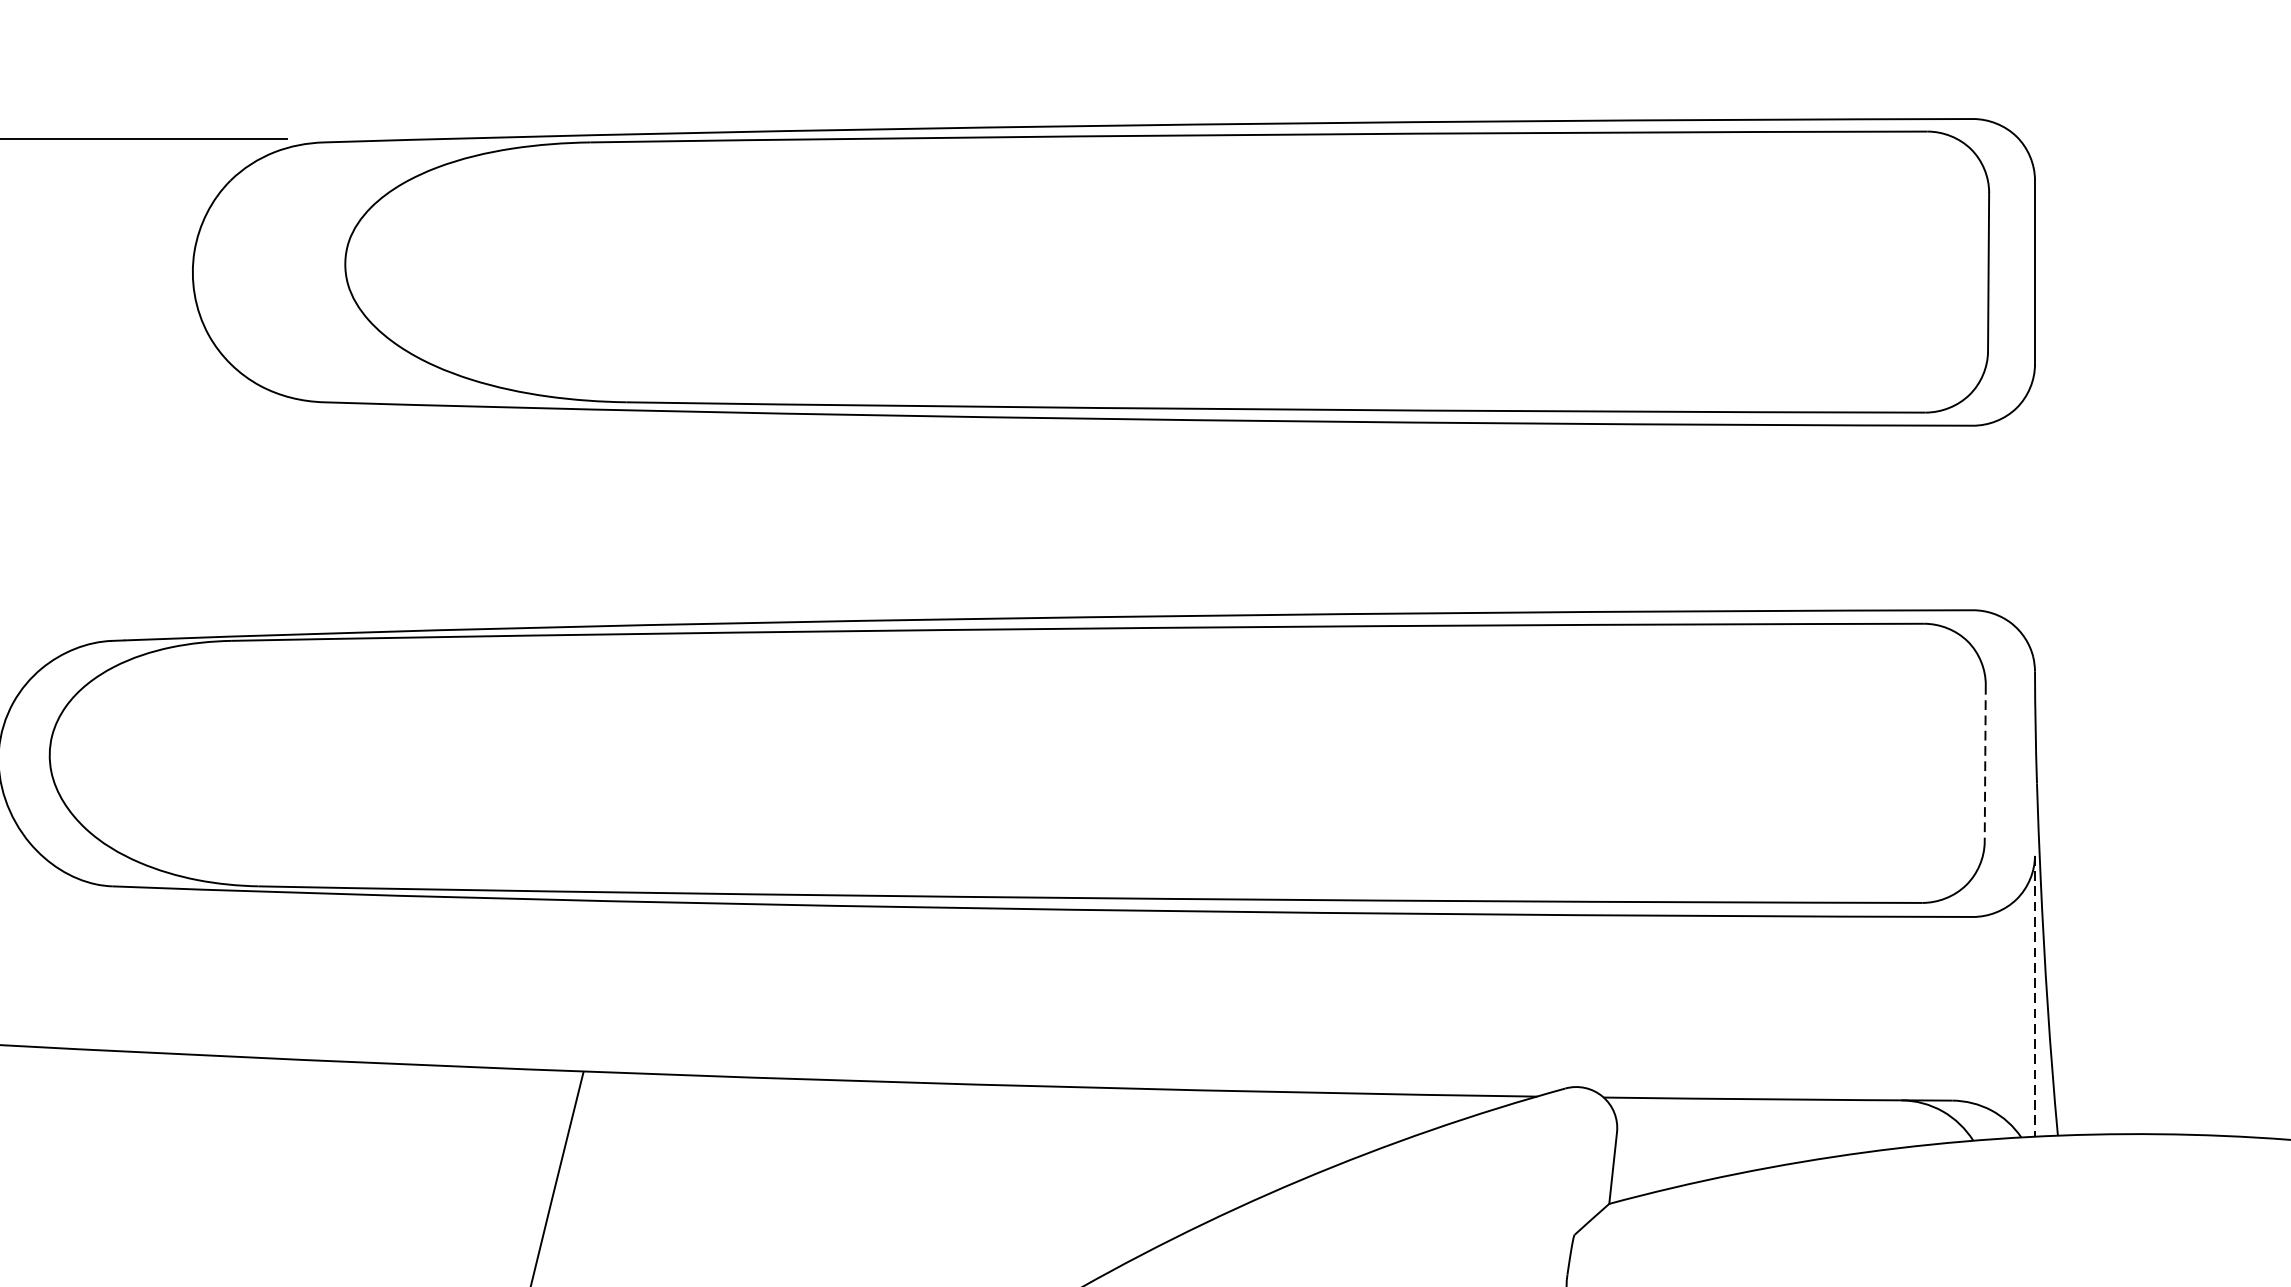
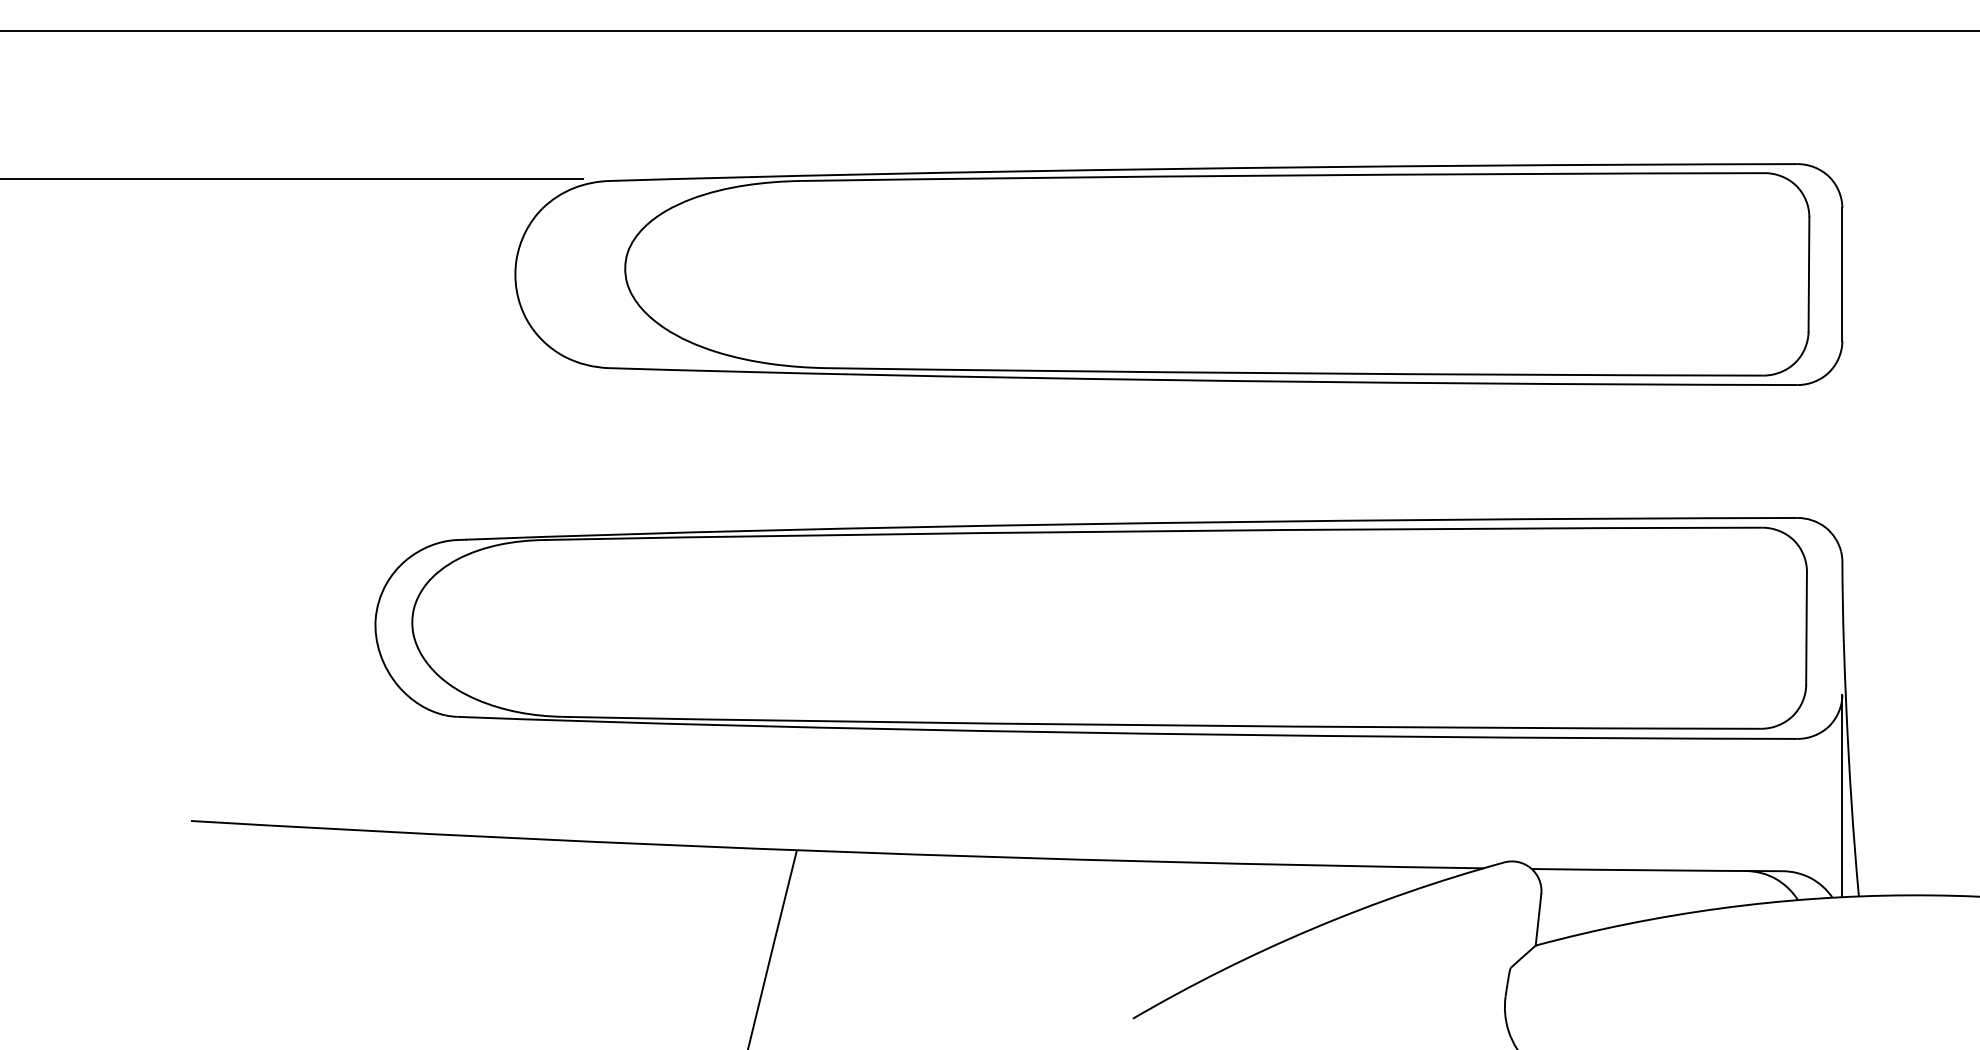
line: (1985, 763) -> (1806, 628), dashed -> solid
line: (2035, 996) -> (1842, 796), dashed -> solid

